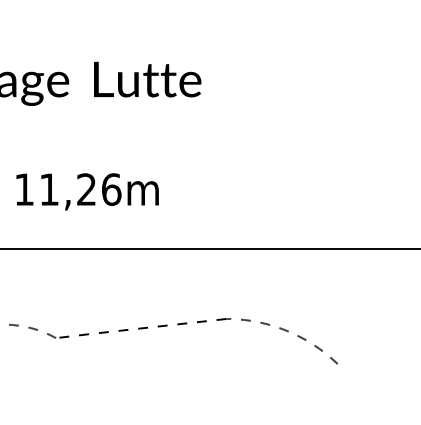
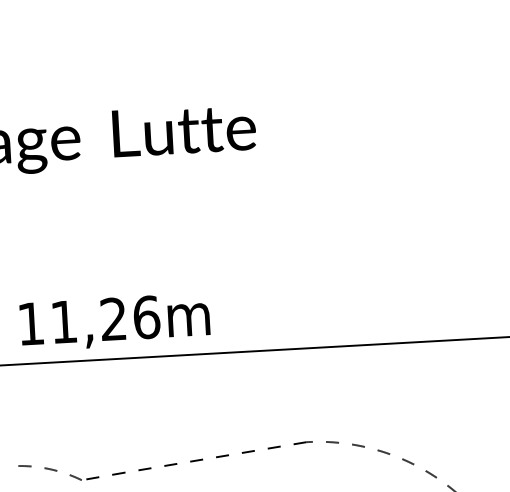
text: (87, 191) -> (114, 321), moved

